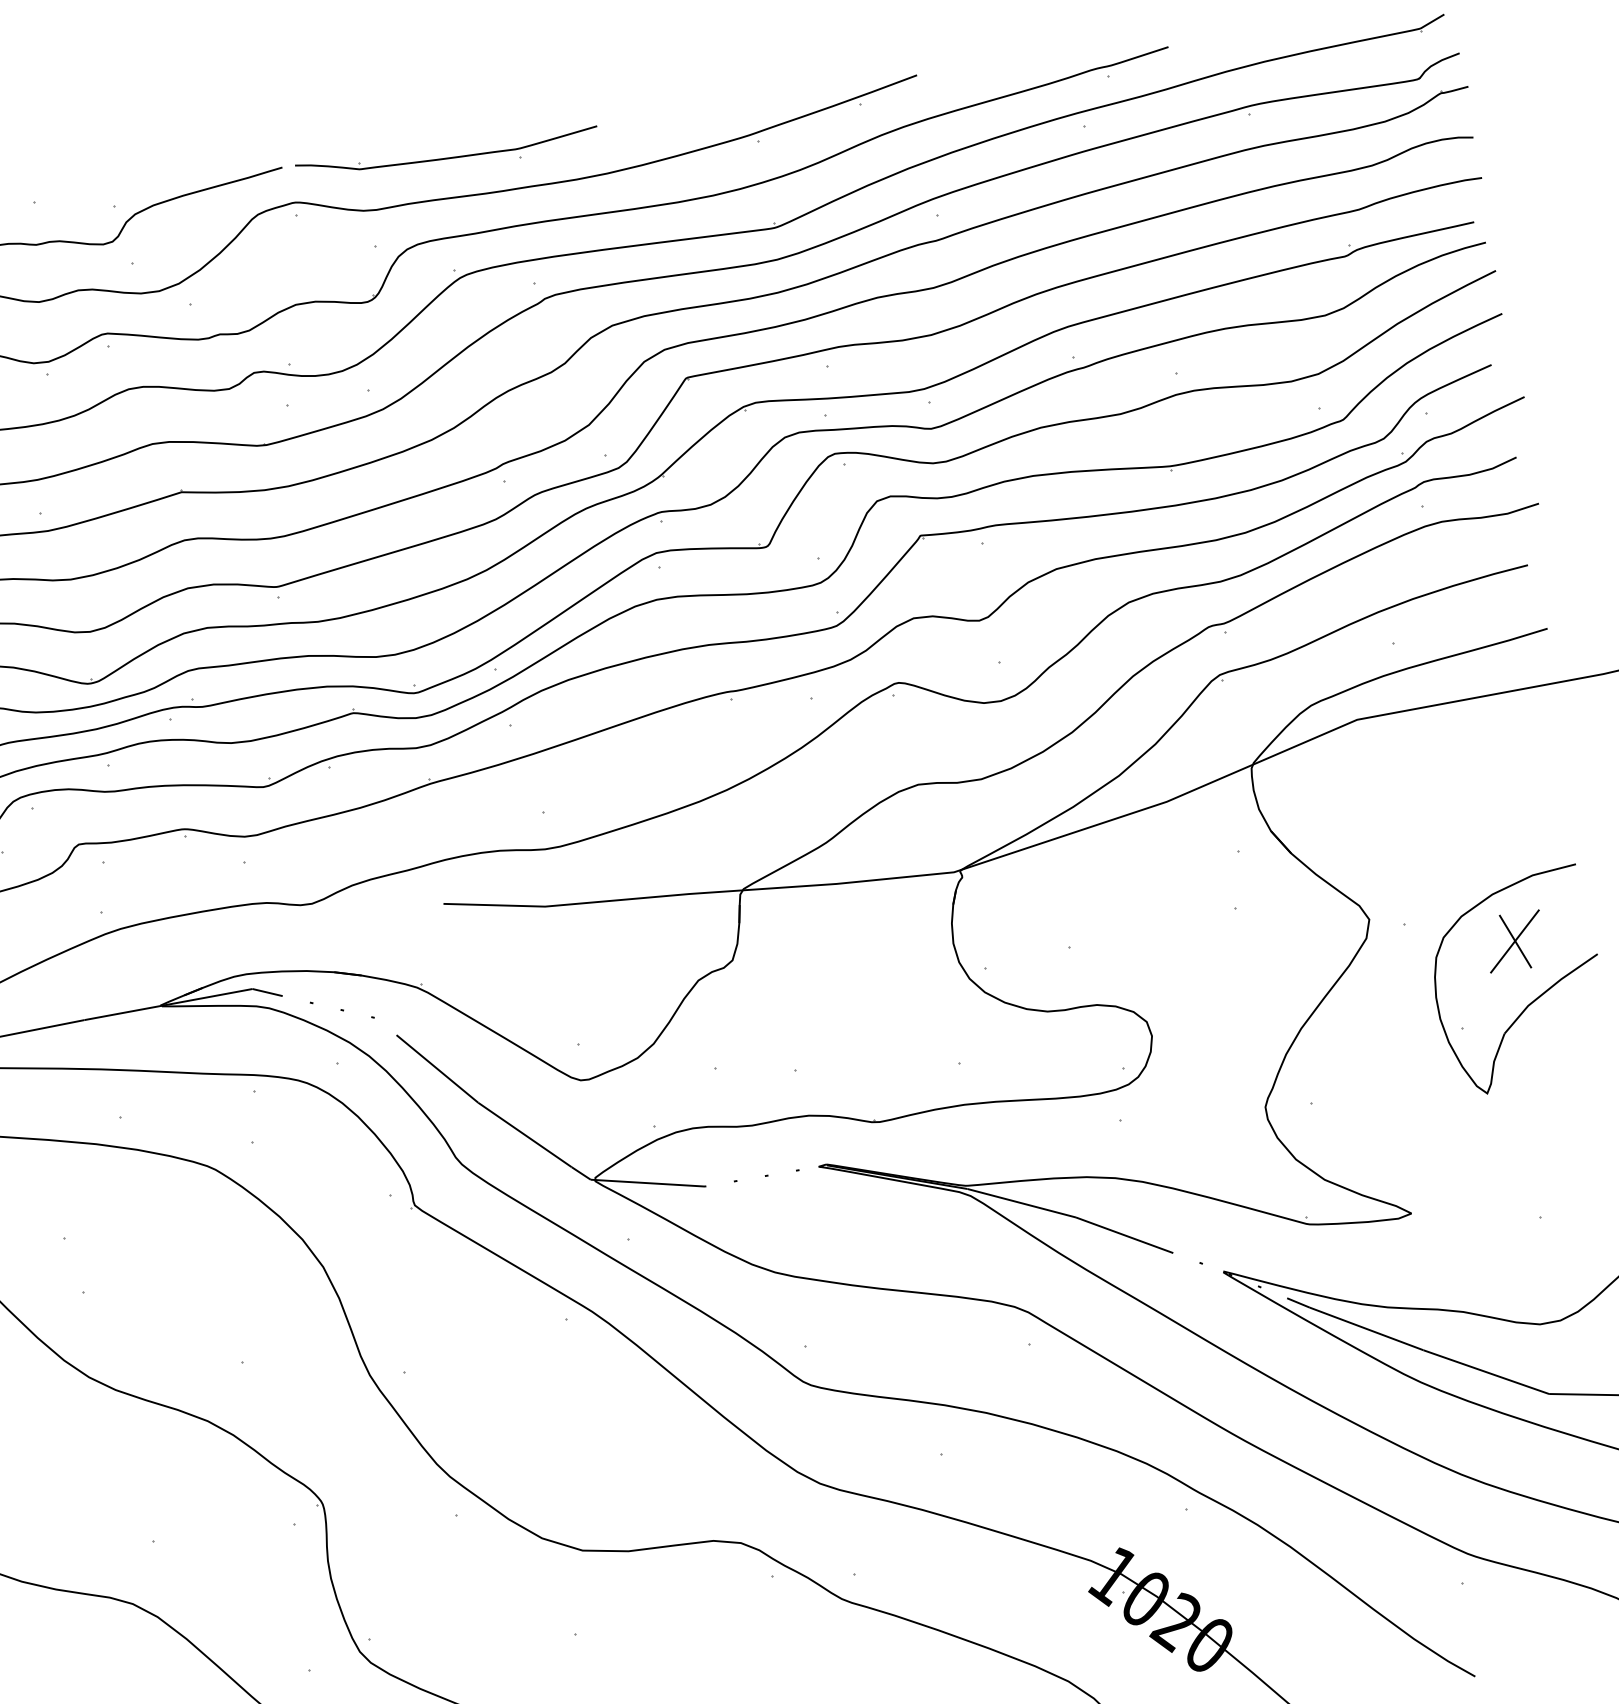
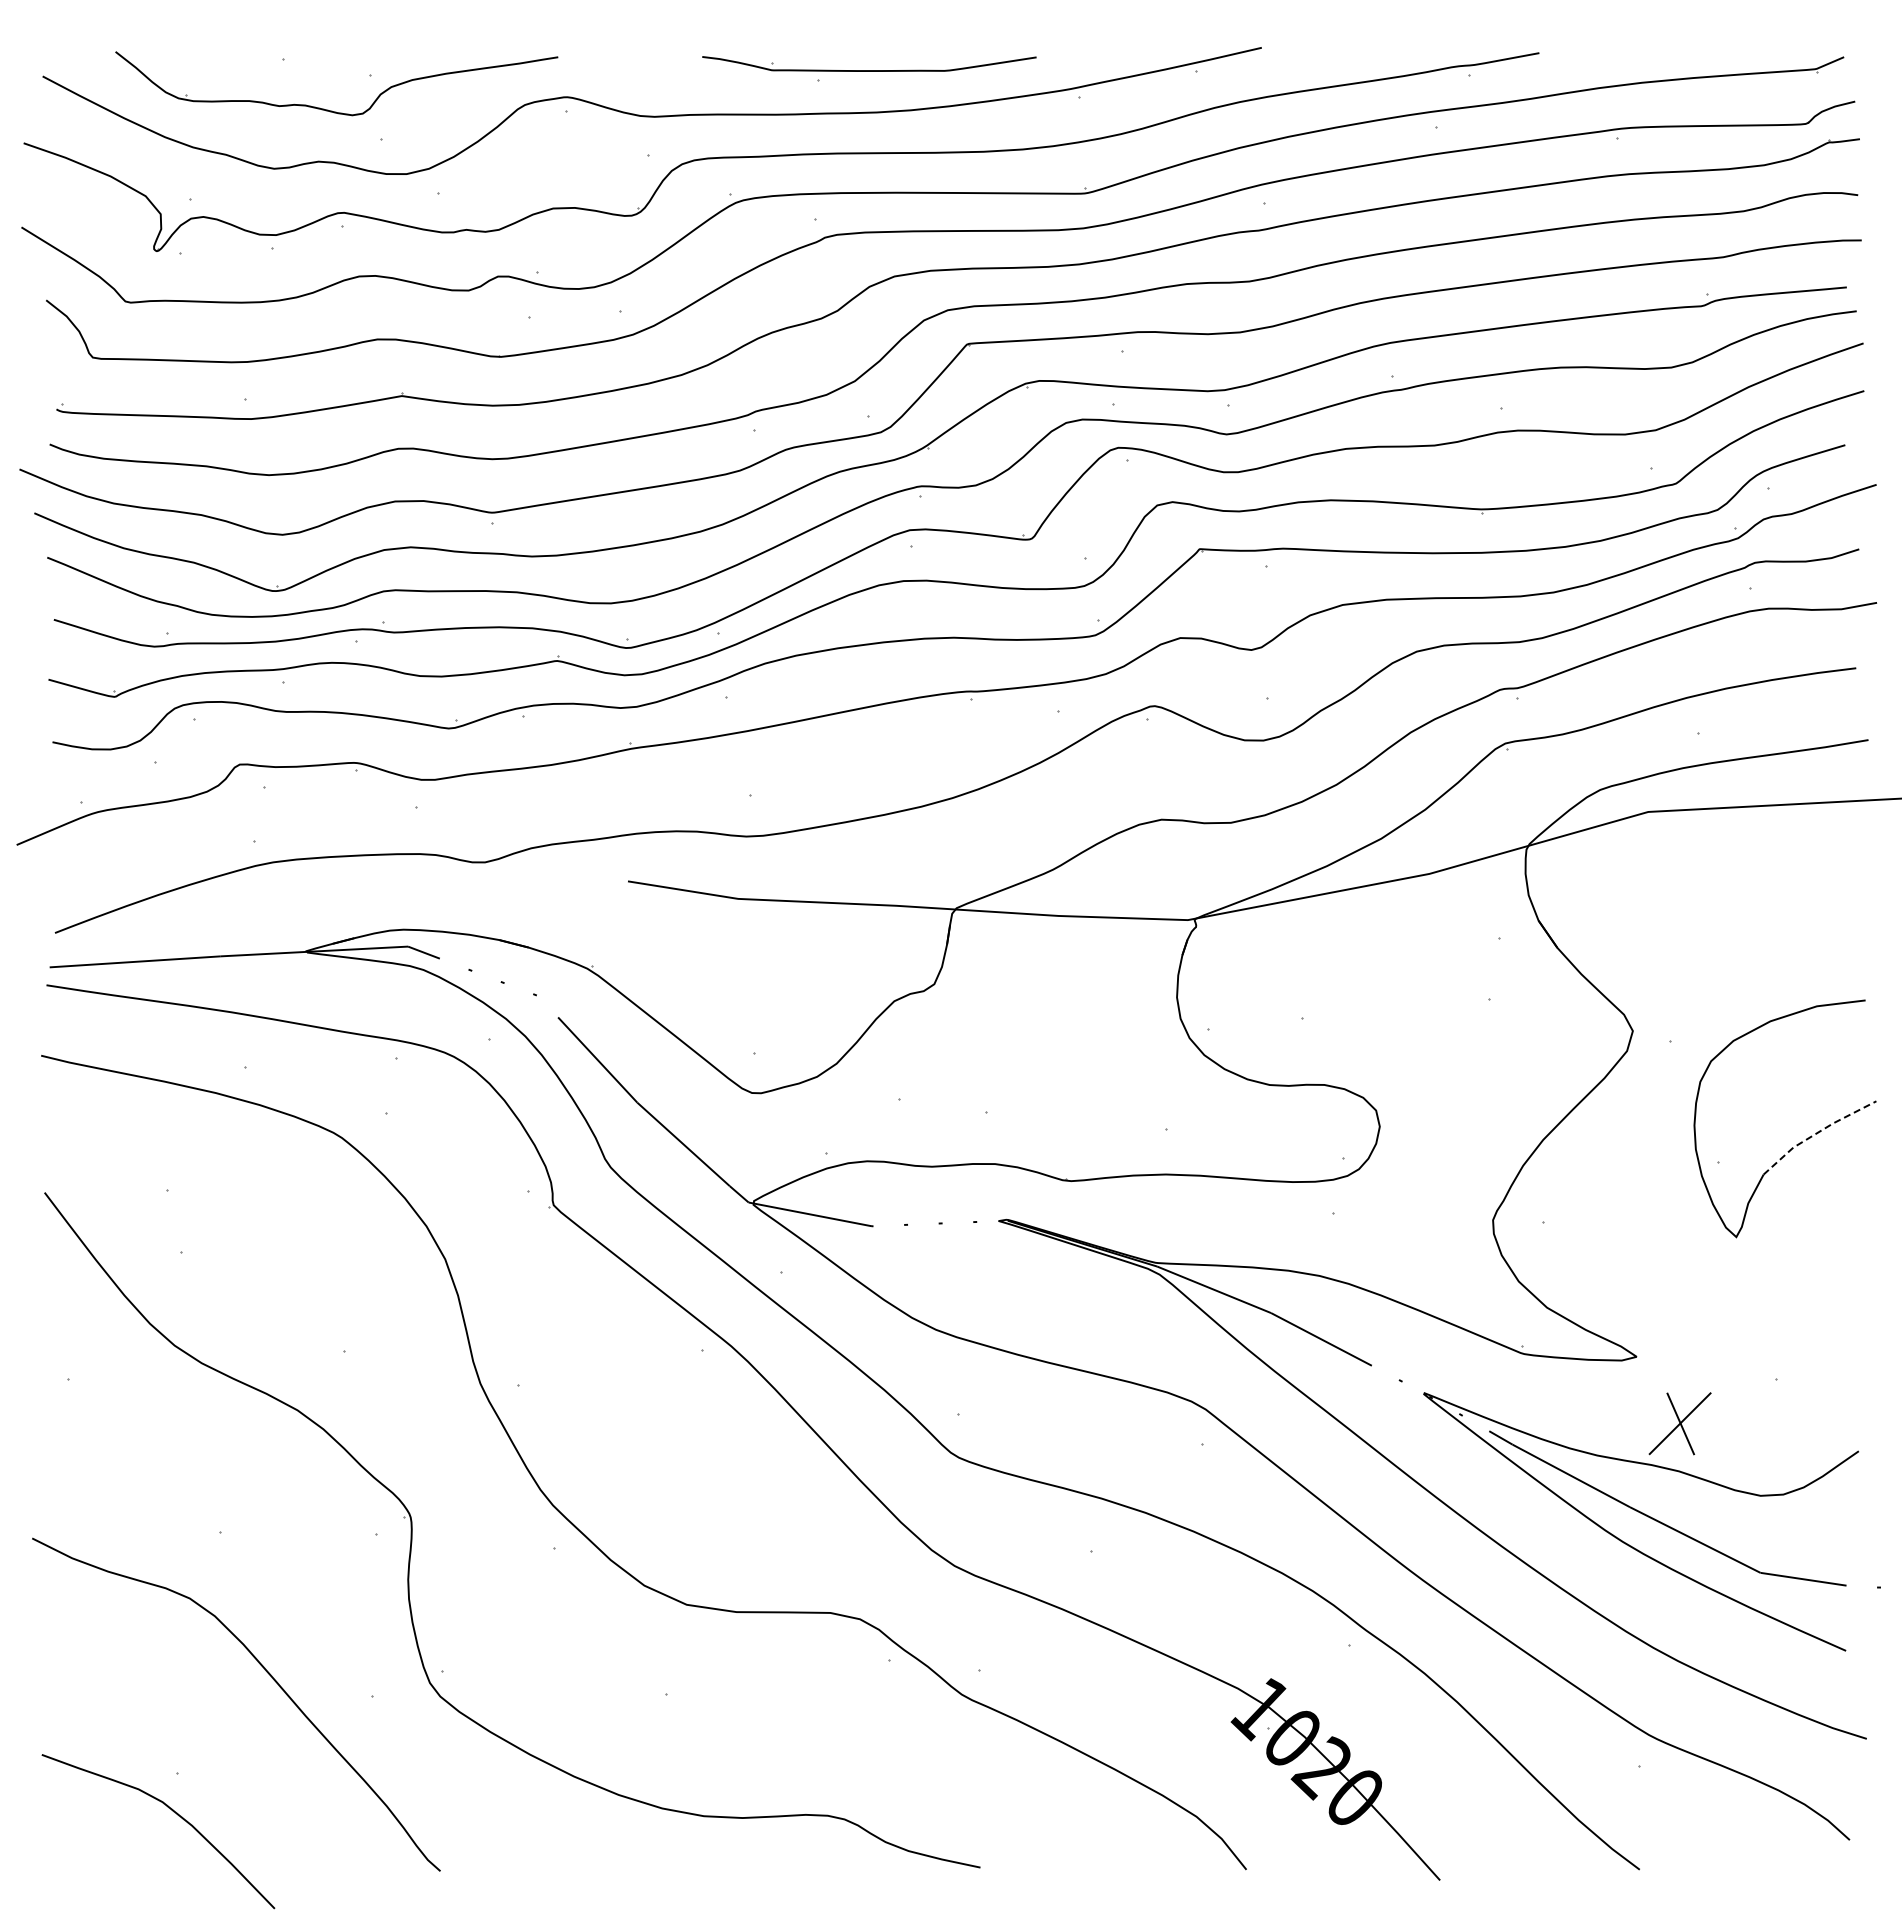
part: (447, 157) -> (869, 70), moved
part: (1514, 941) -> (1679, 1423), moved
line: (1548, 990) -> (1817, 1133), solid -> dashed

